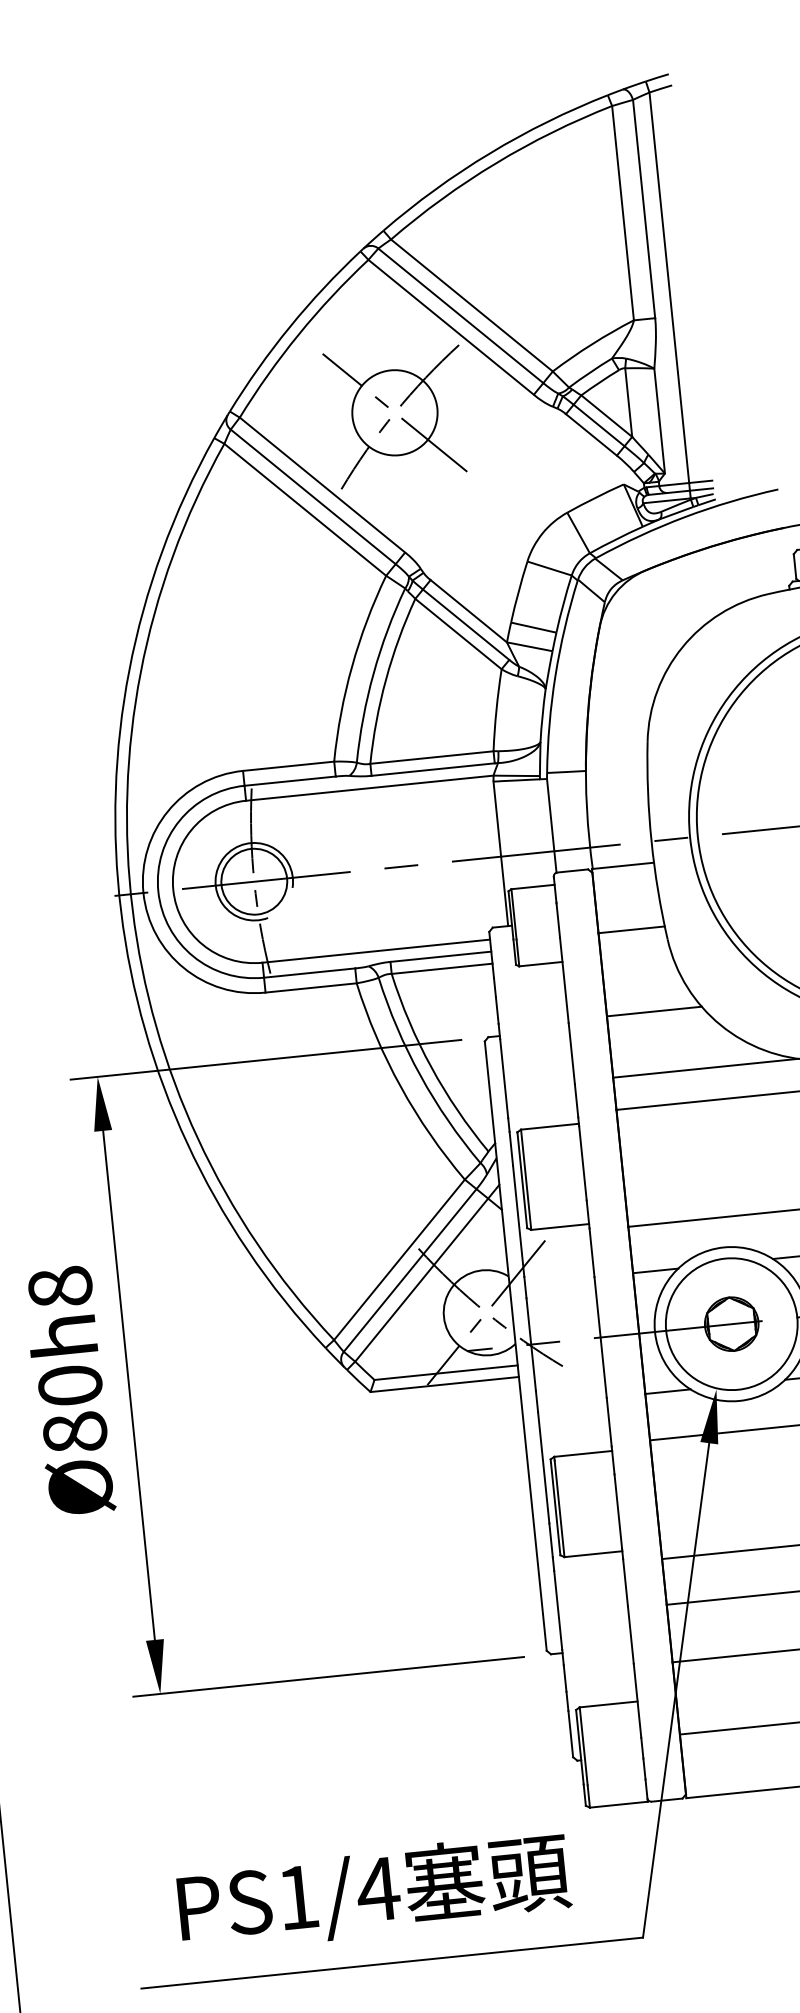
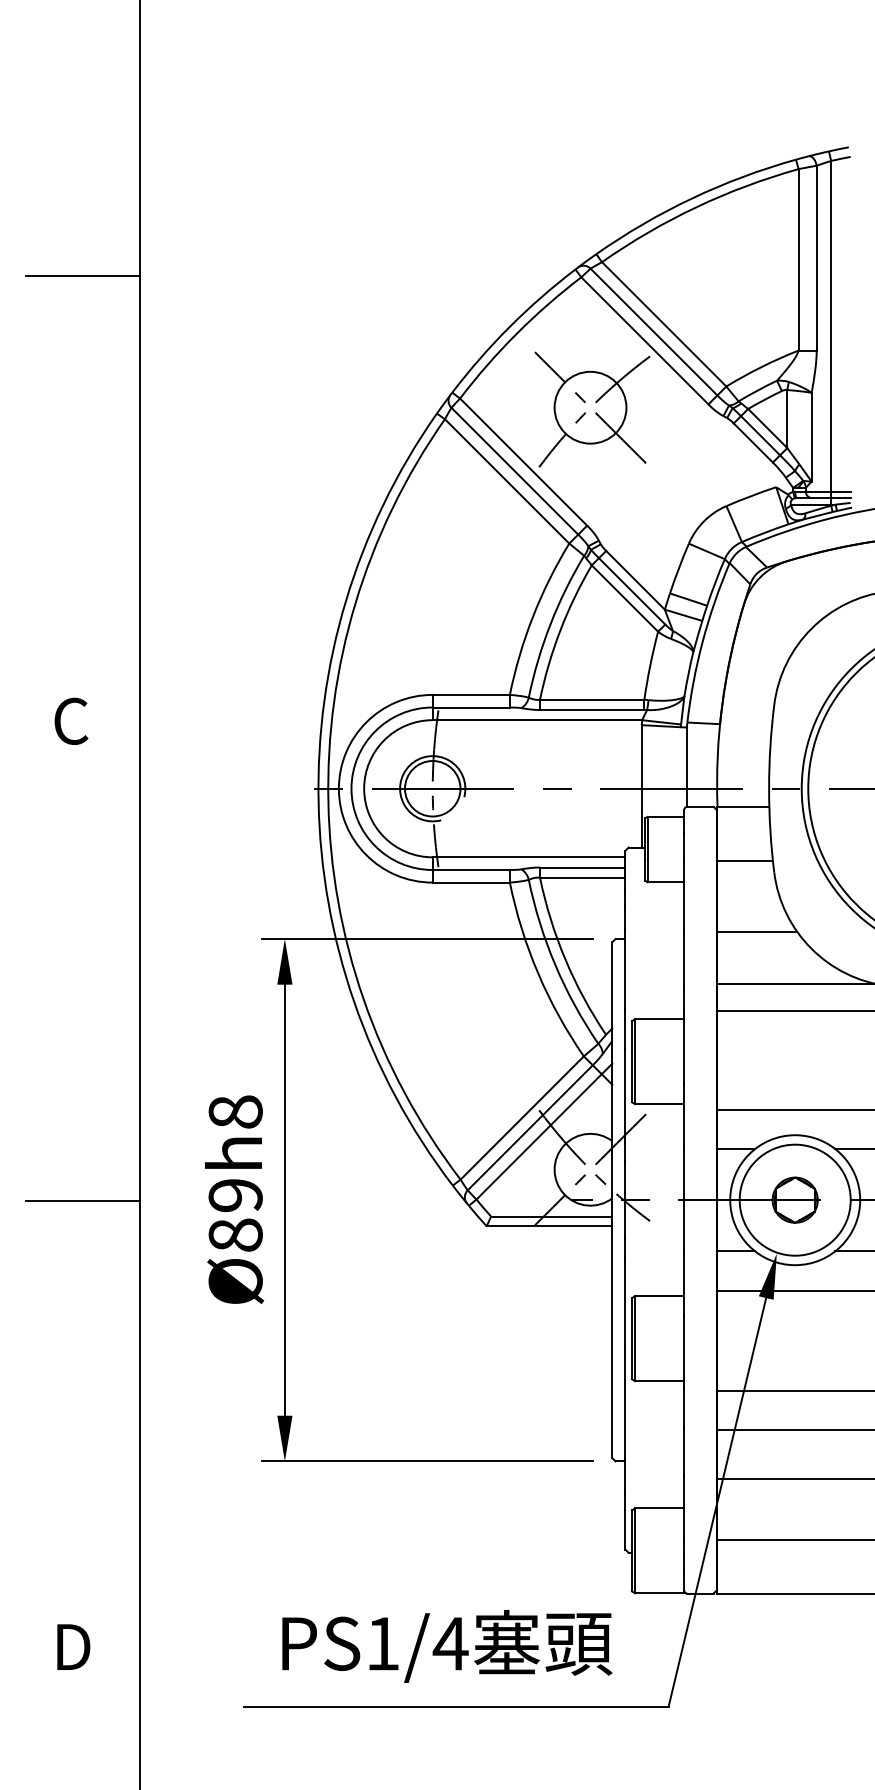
text: (70, 1385) -> (235, 1195), Ø80h8 -> Ø89h8

